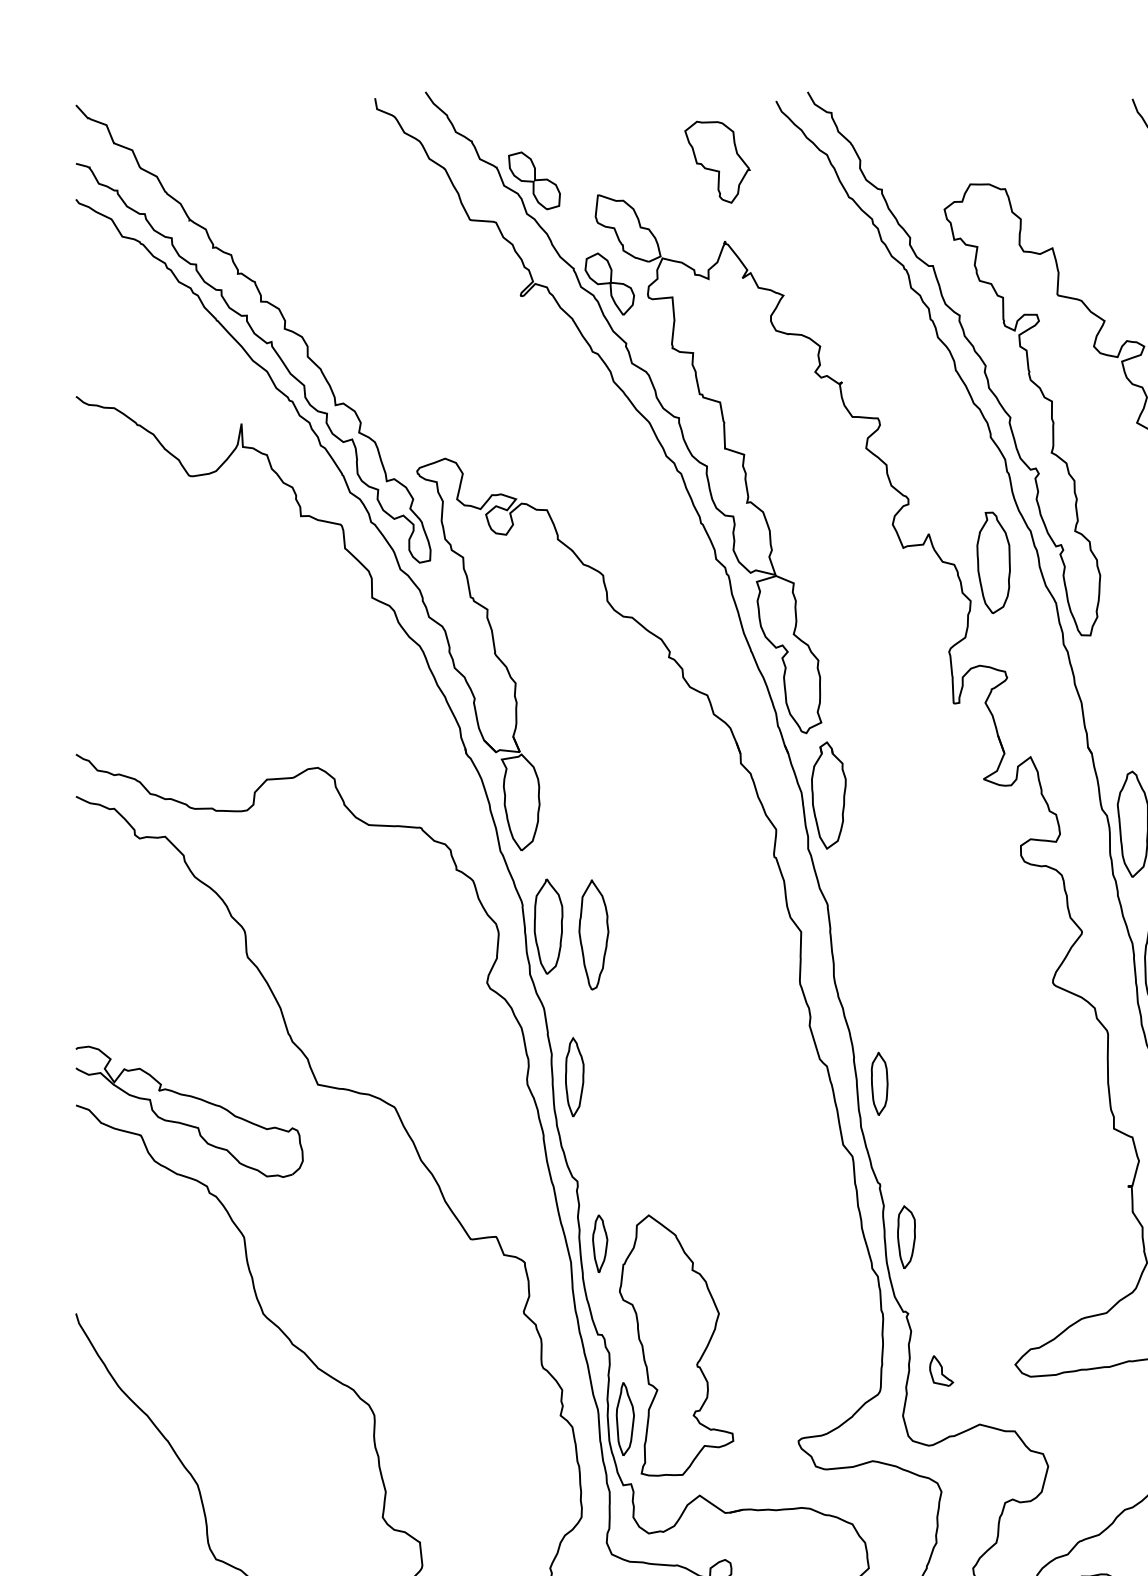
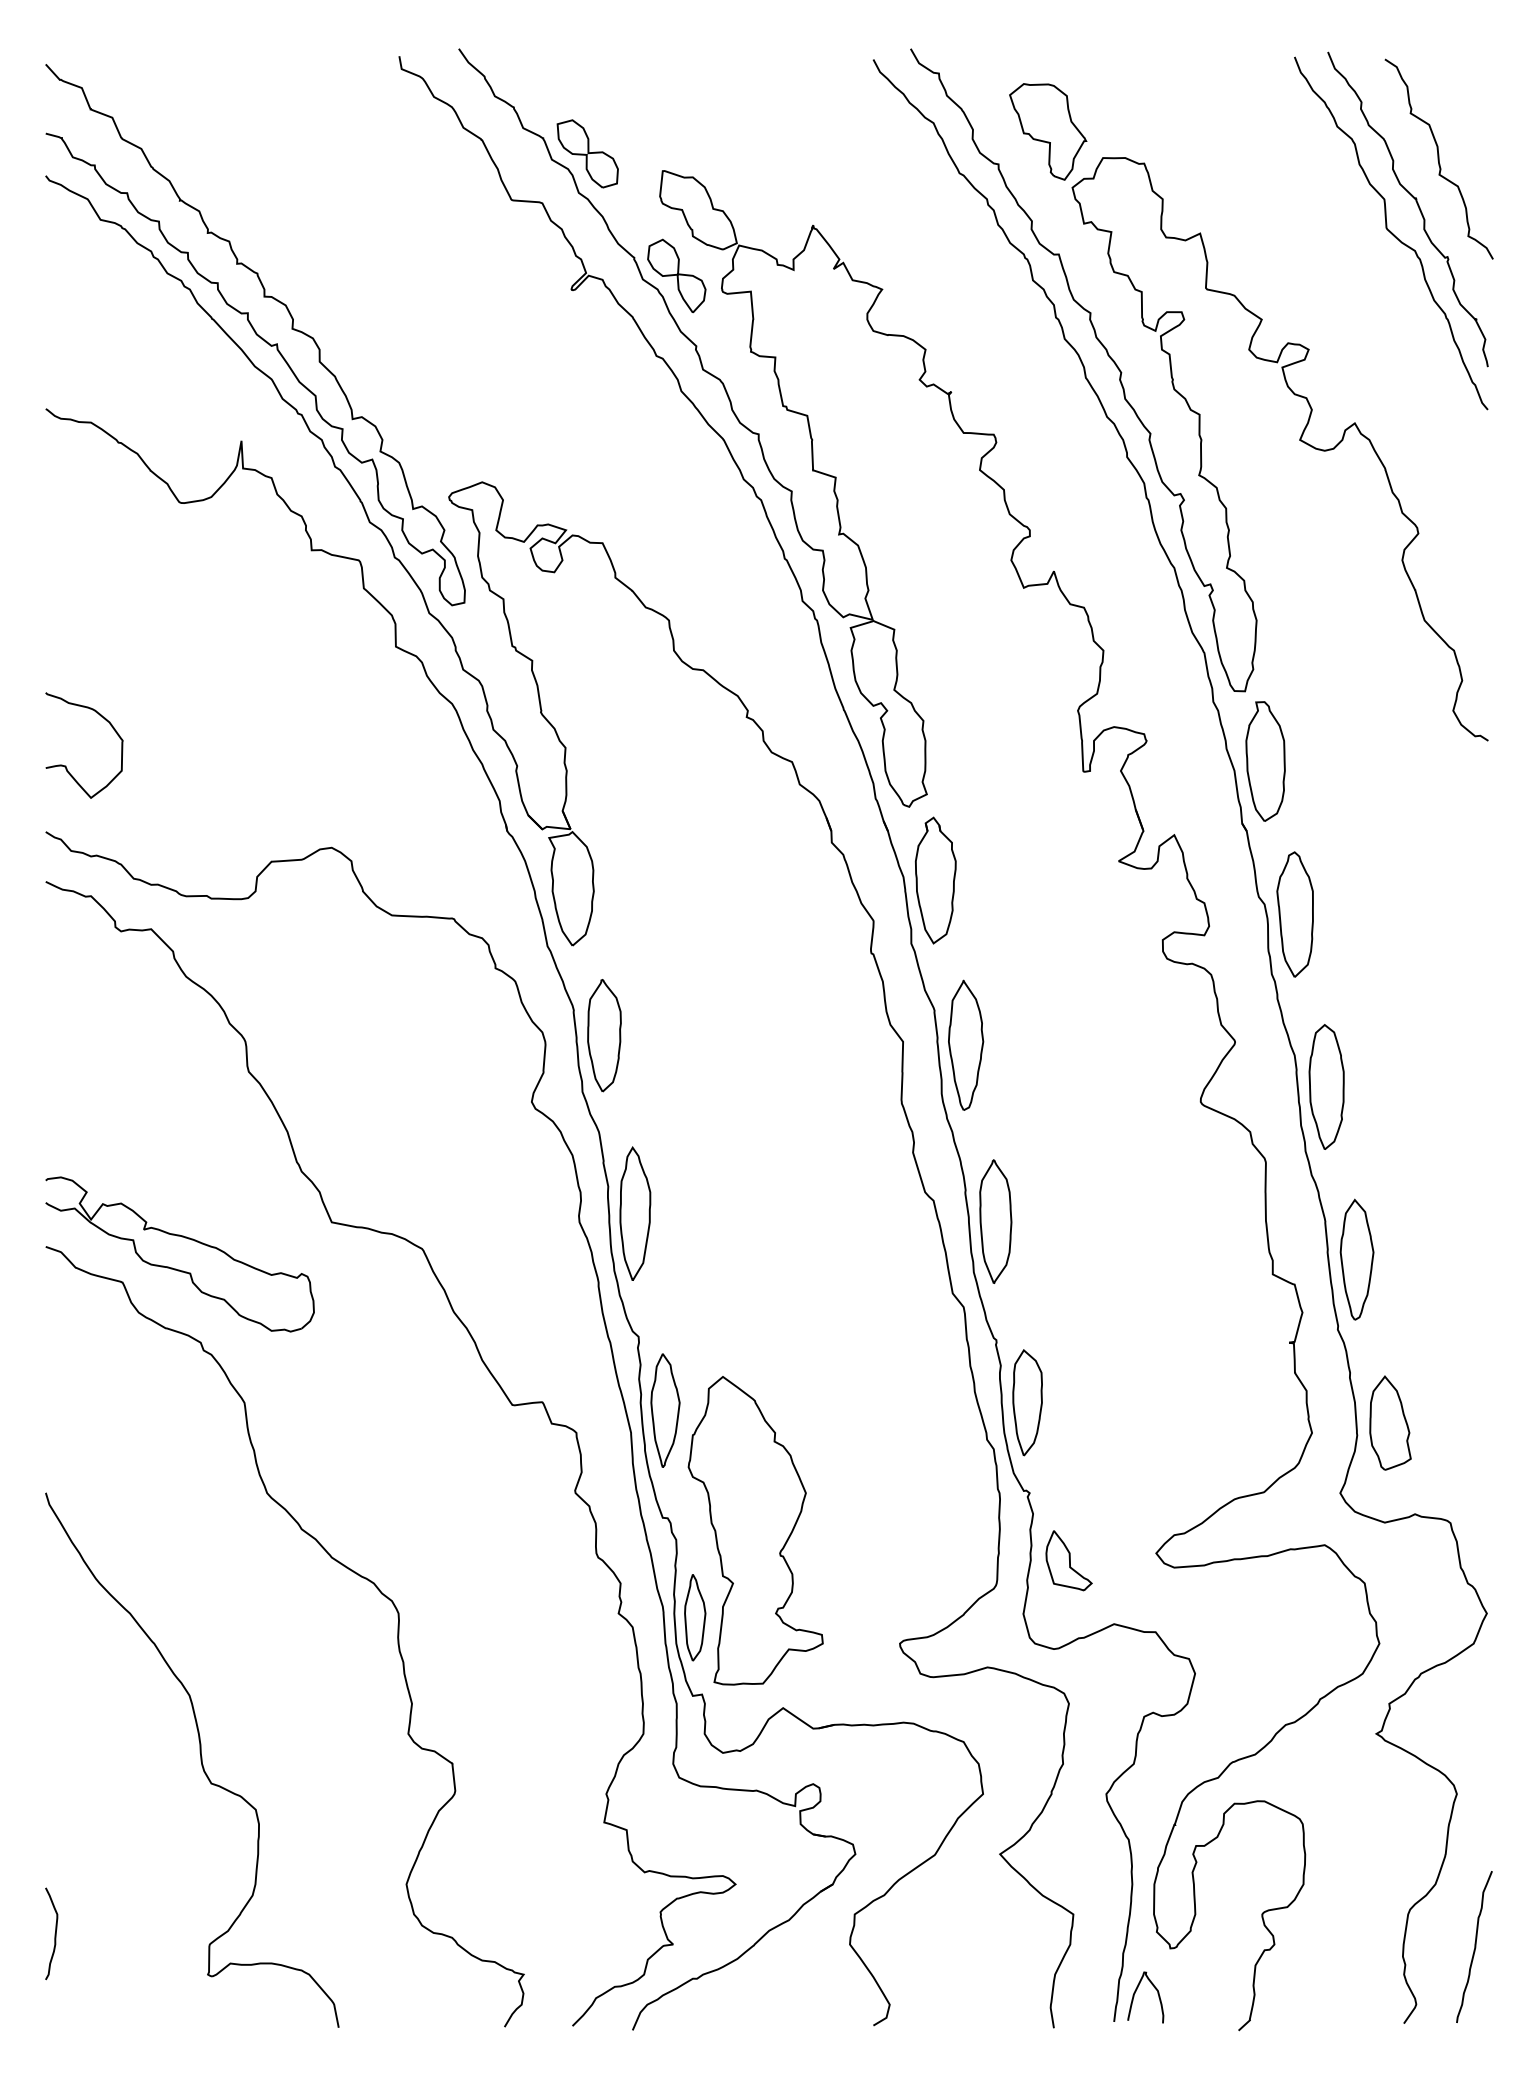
part: (717, 161) -> (1048, 131), moved
part: (993, 562) -> (1265, 761), moved
curve: (92, 698) -> (65, 765), added
part: (594, 934) -> (966, 1044), moved
part: (574, 1077) -> (635, 1213), size x1.43
part: (879, 1083) -> (995, 1221), size x1.67
part: (906, 1237) -> (1027, 1402), size x1.43
part: (600, 1243) -> (665, 1410), size x1.67
part: (941, 1370) -> (1068, 1560), size x1.67

